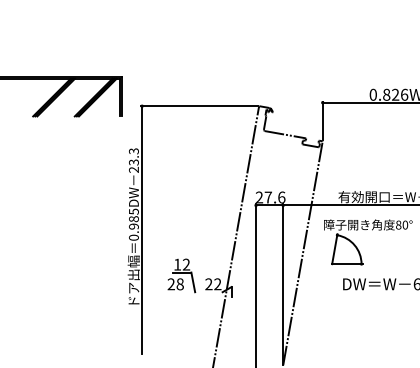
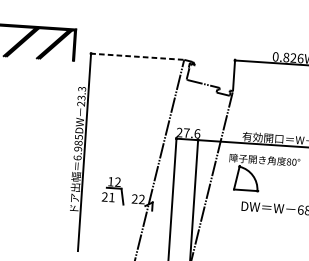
line: (199, 106) -> (136, 56), solid -> dashed
text: (133, 237) -> (77, 157), 0.985DW -> 6.985DW
text: (179, 284) -> (111, 197), 28 -> 21

